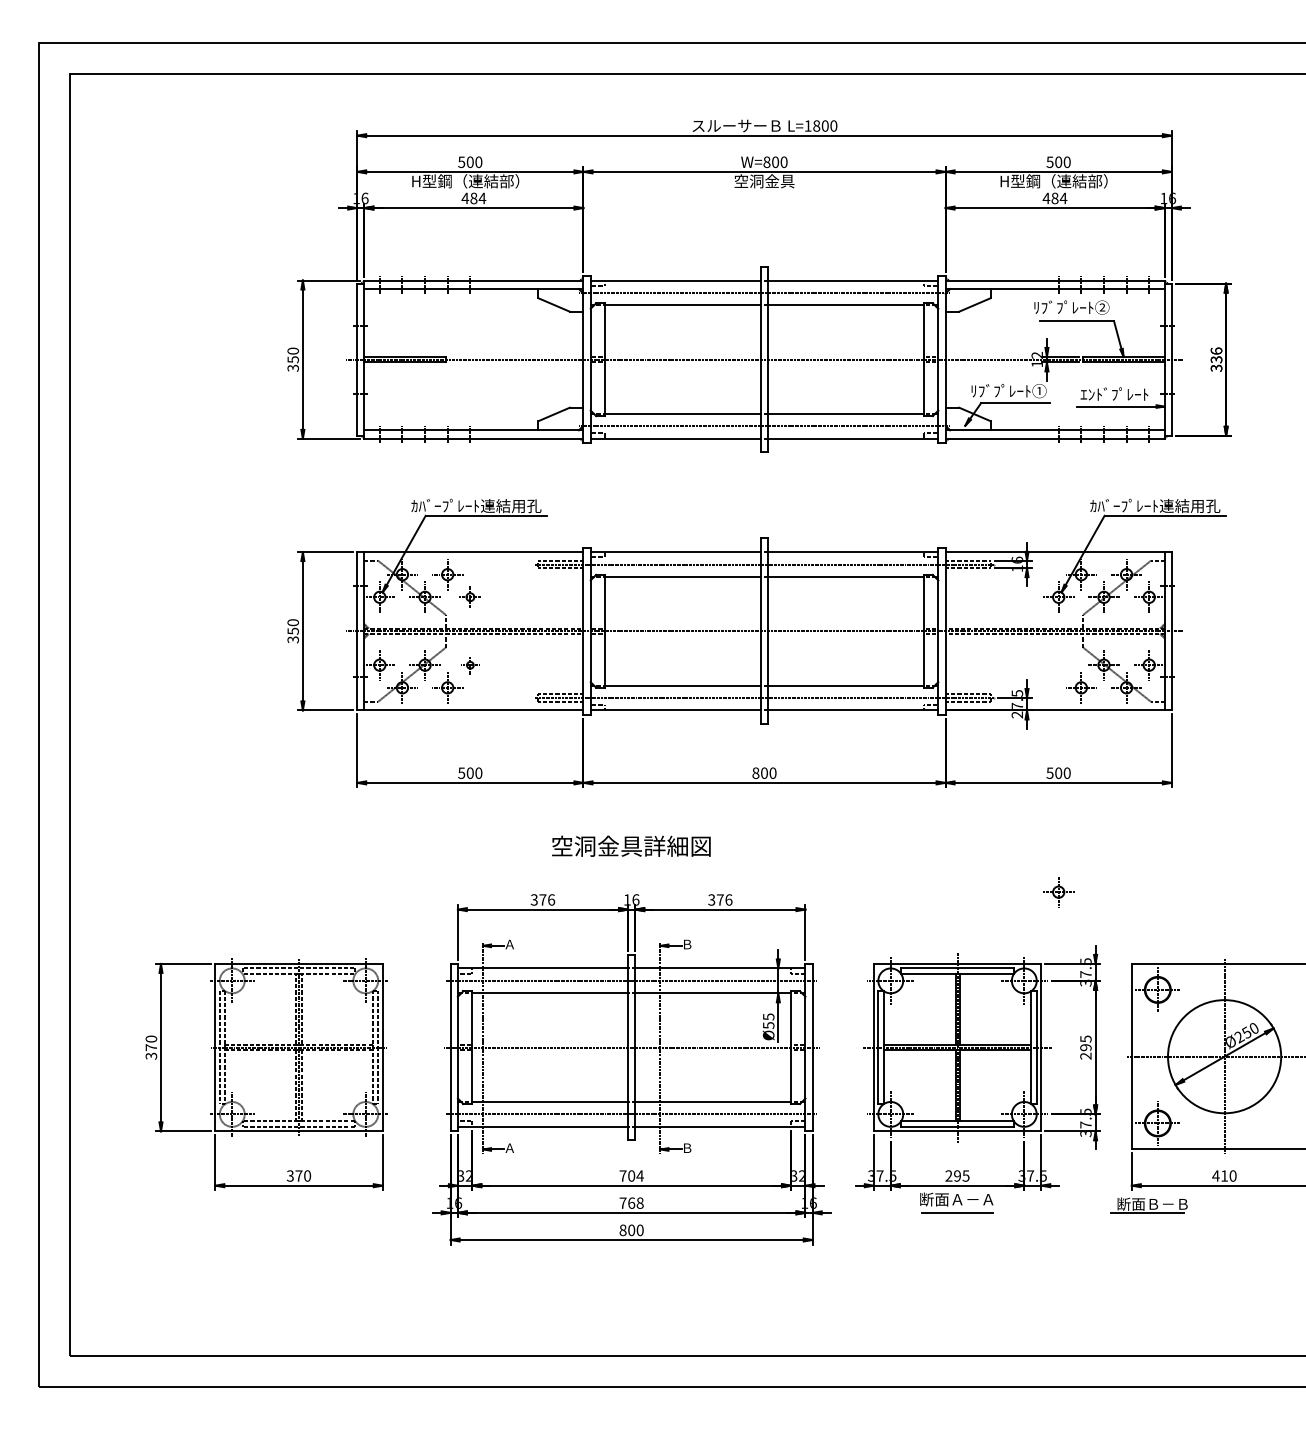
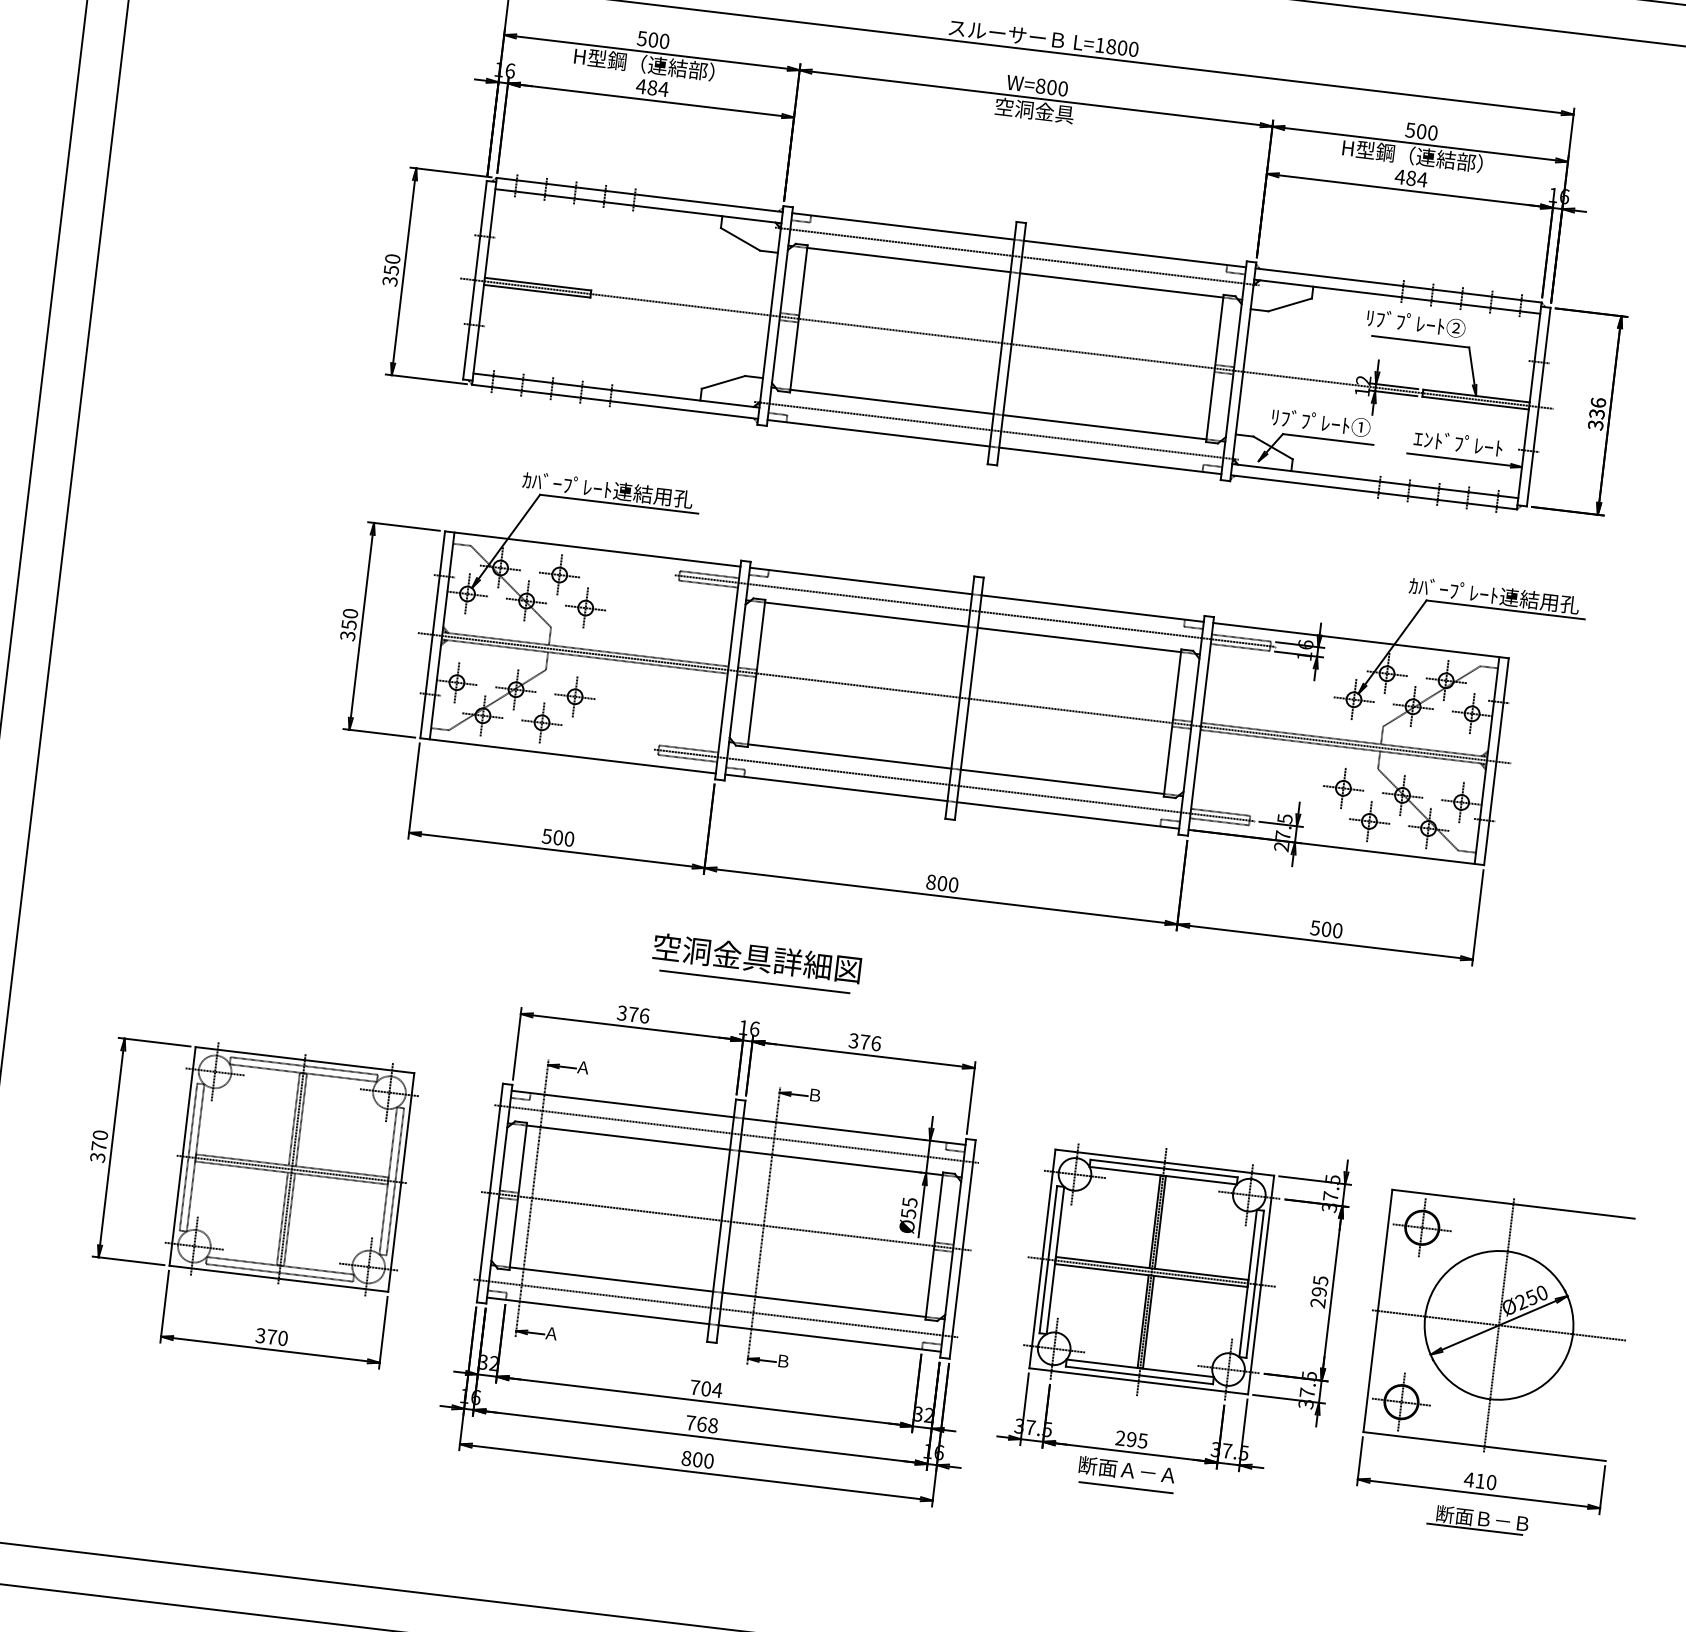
part: (470, 596) -> (586, 607), size x1.43
part: (470, 665) -> (575, 697), size x1.67
line: (631, 864) -> (754, 982), added
part: (1058, 892) -> (1343, 788), moved
part: (1148, 1205) -> (1477, 1519), moved

